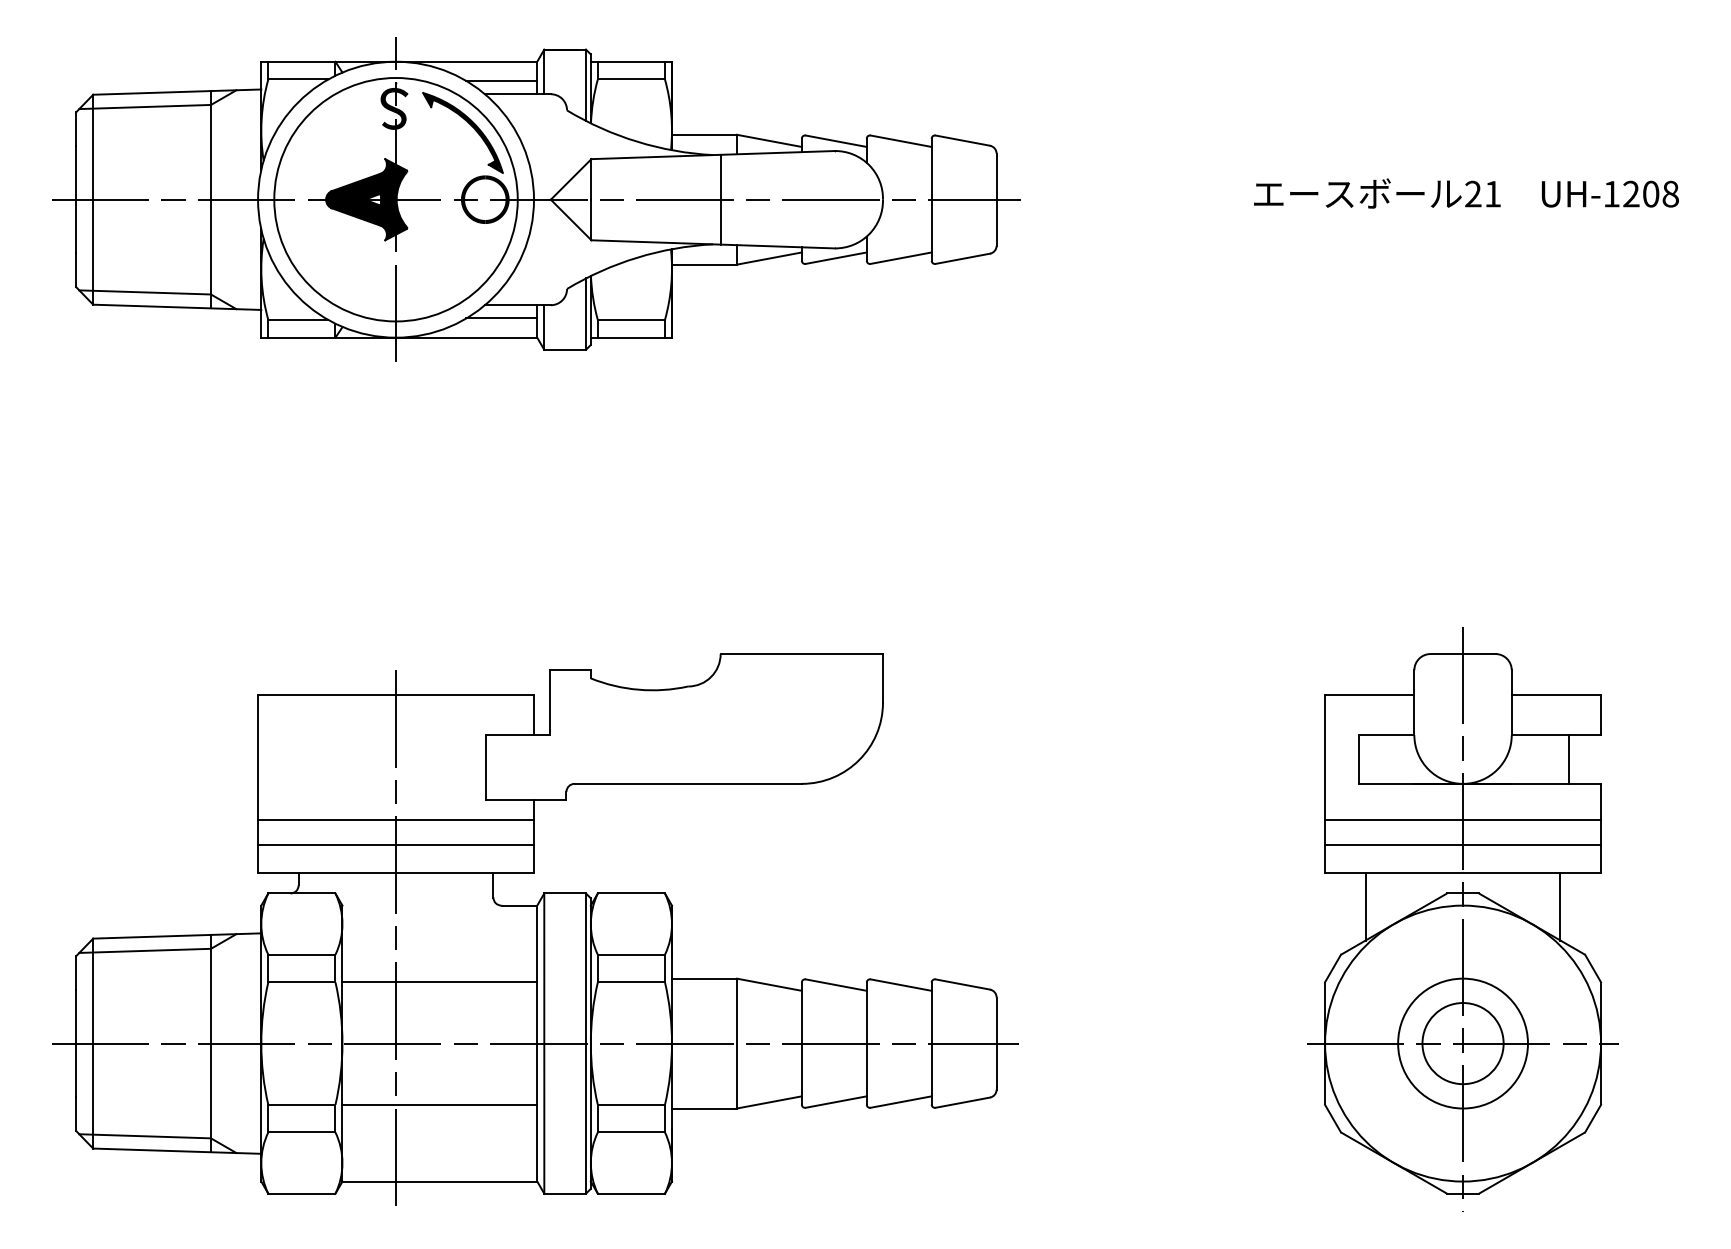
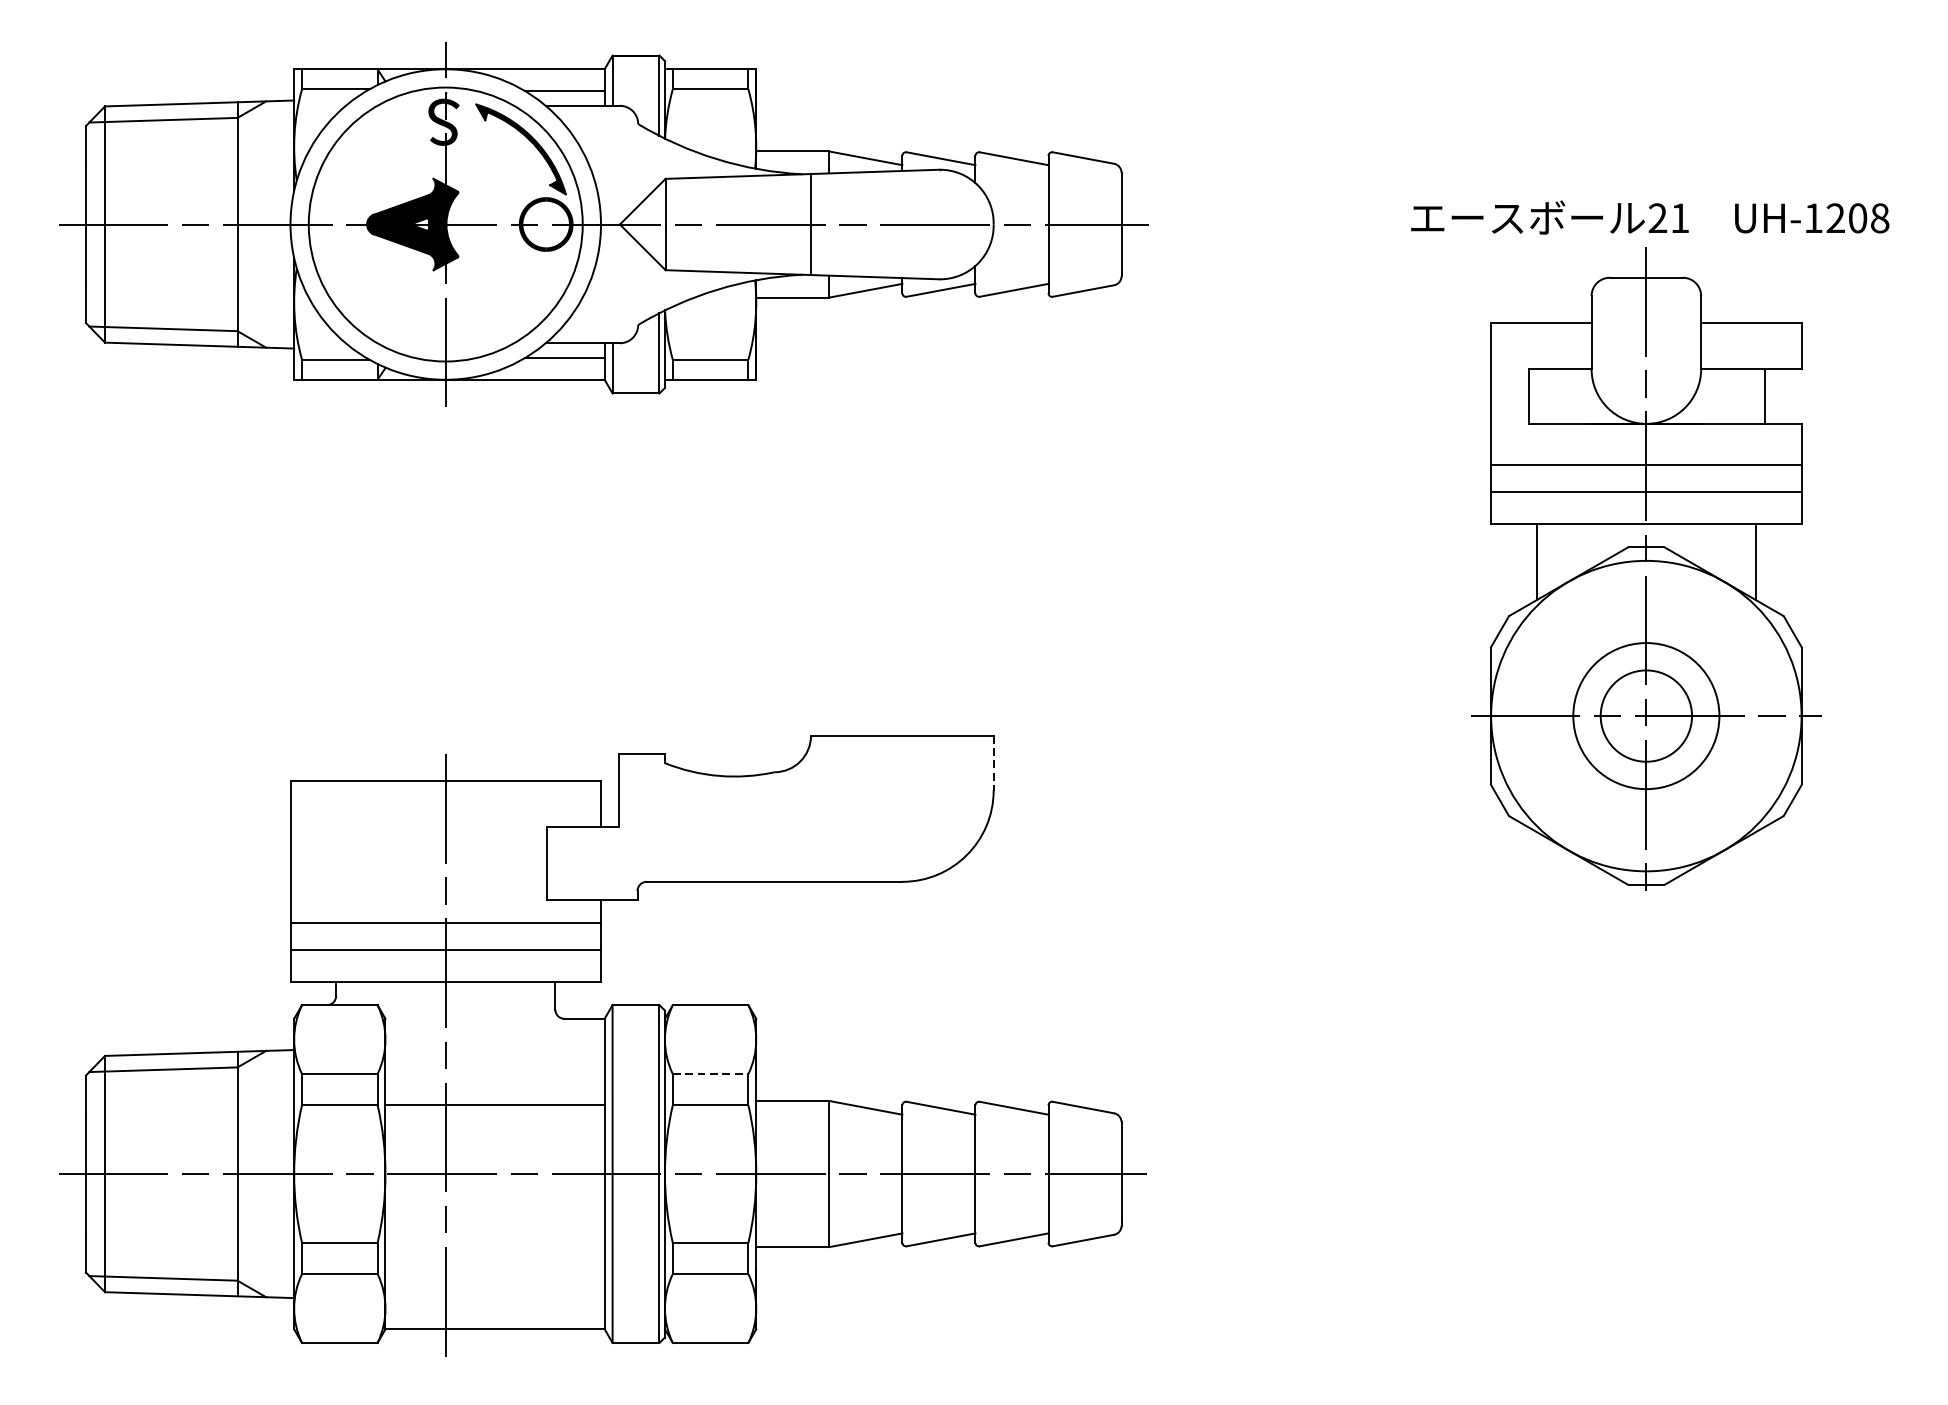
line: (882, 678) -> (993, 763), solid -> dashed
part: (1462, 919) -> (1645, 576), moved
line: (631, 954) -> (710, 1073), solid -> dashed
line: (439, 1104) -> (494, 1242), removed

